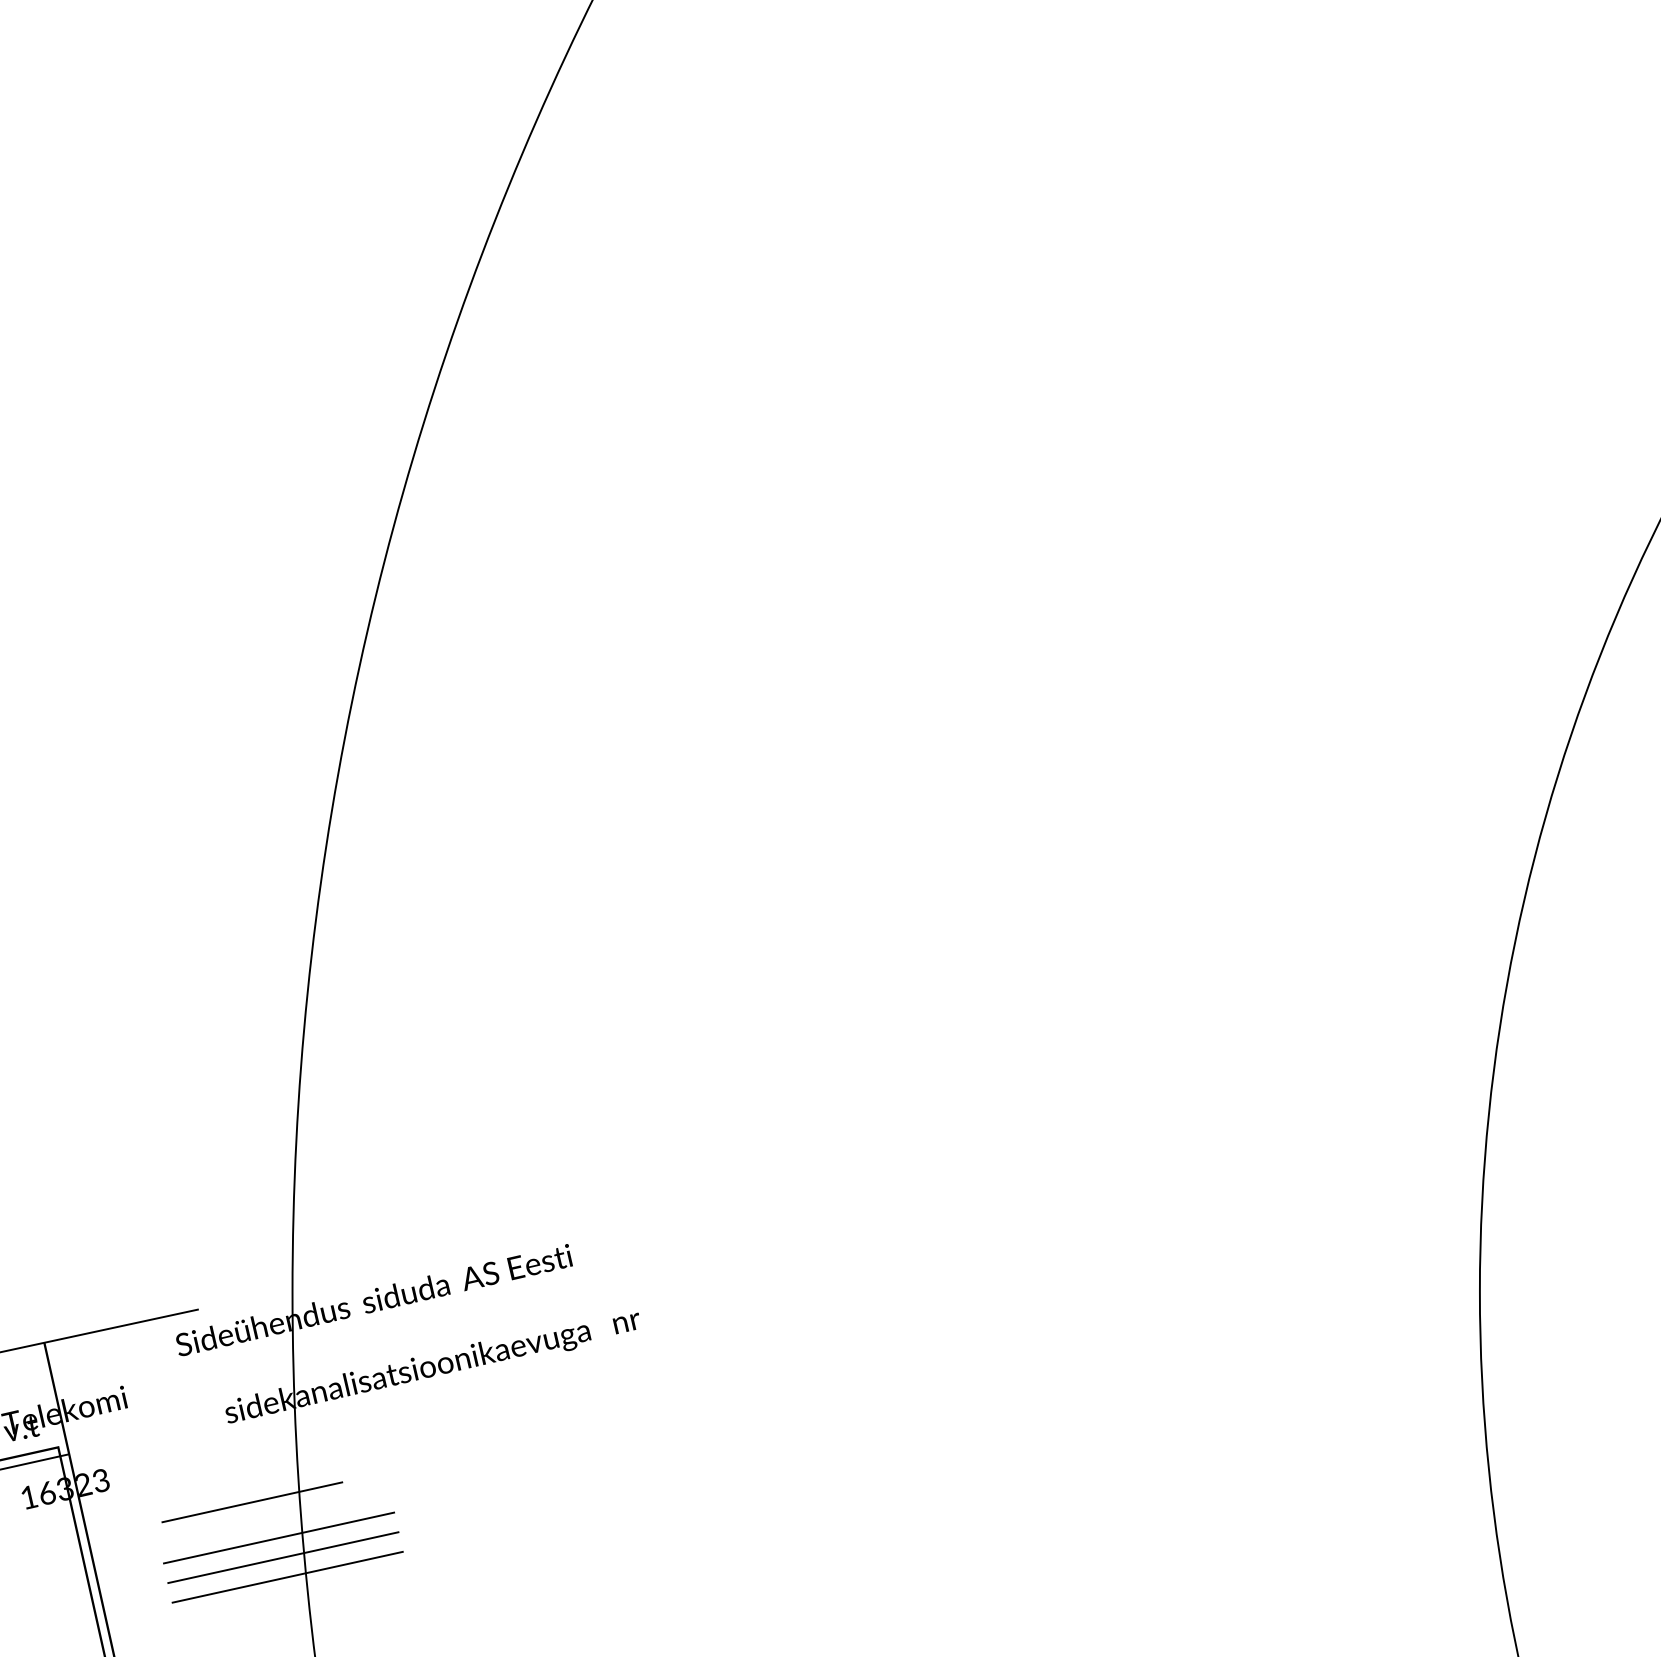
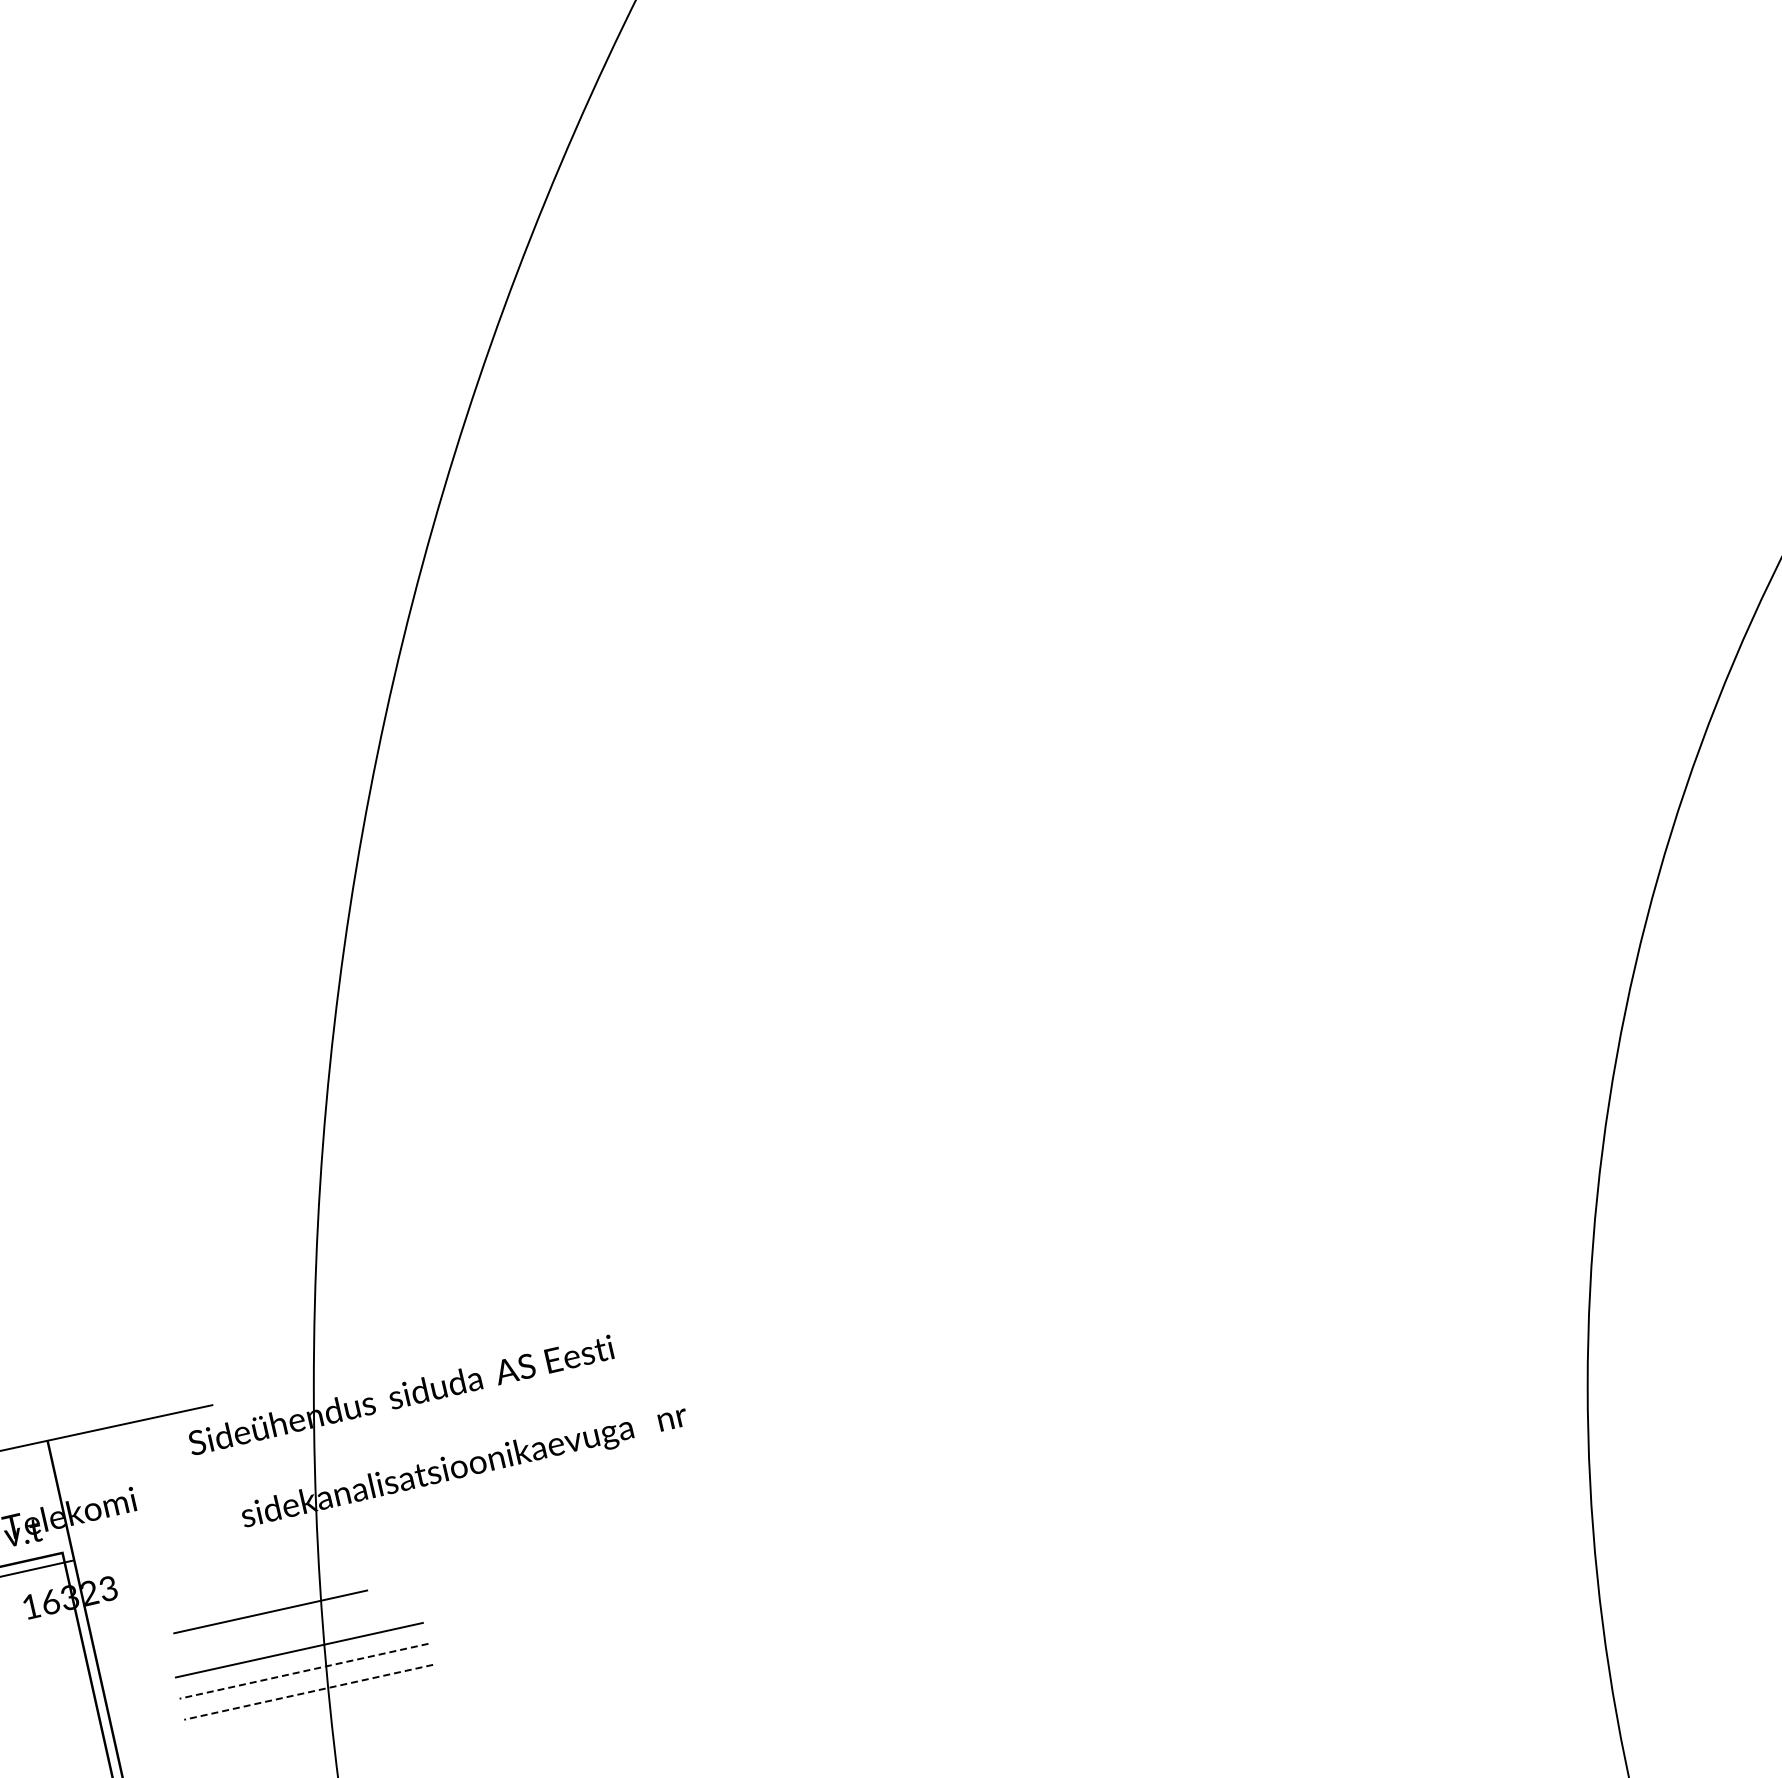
line: (282, 1557) -> (303, 1671), solid -> dashed
line: (287, 1577) -> (308, 1692), solid -> dashed

